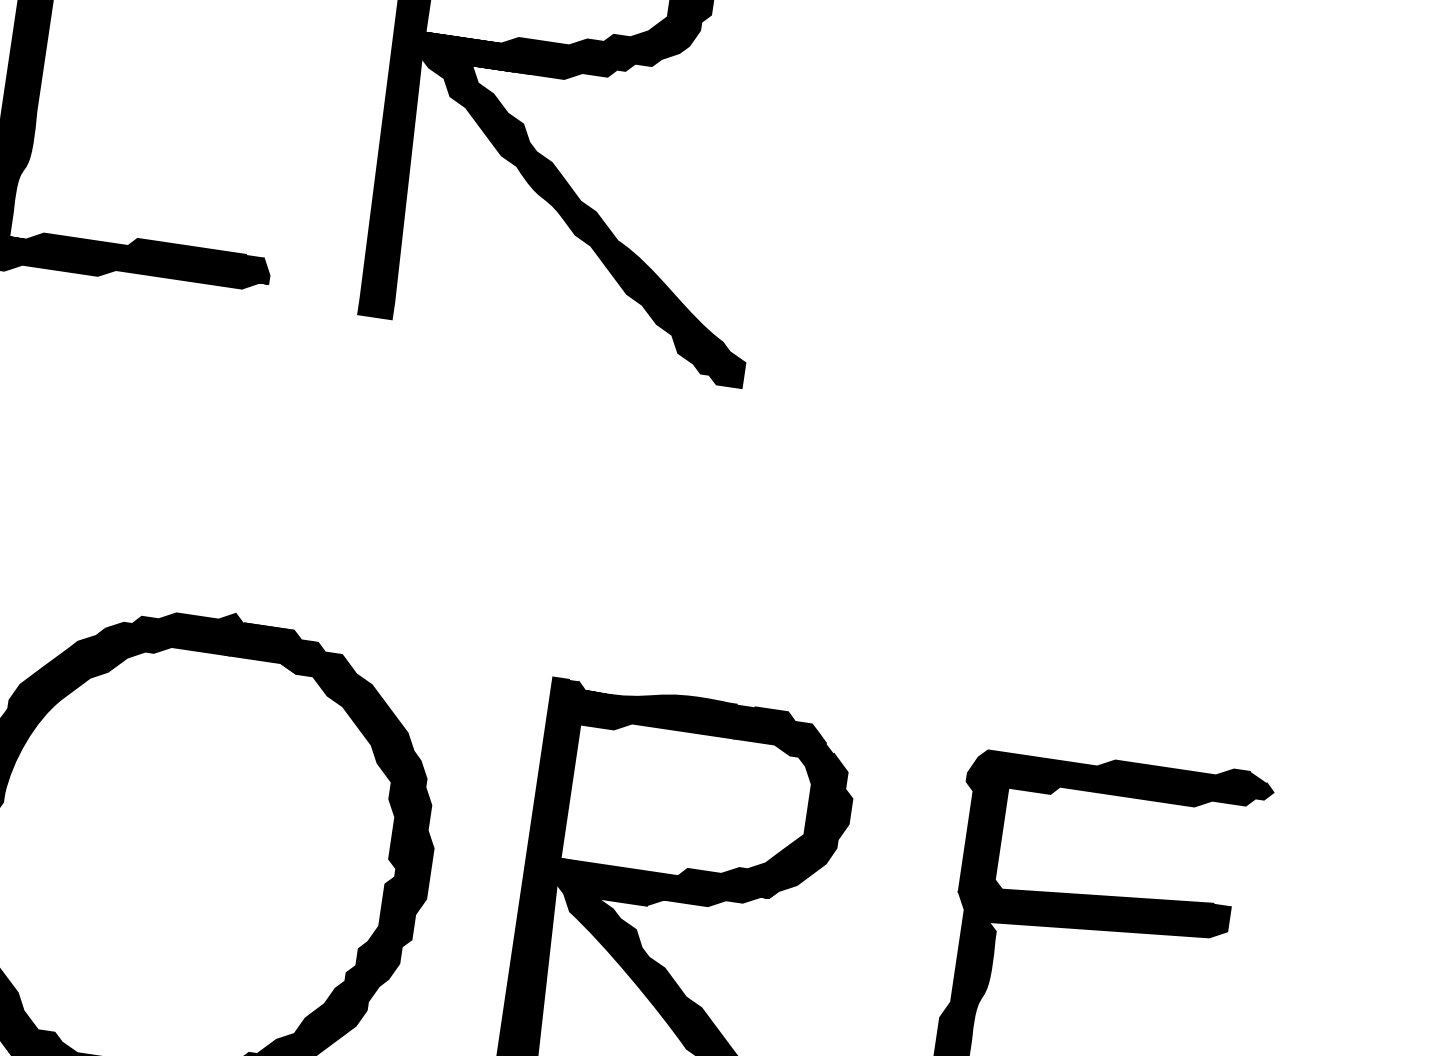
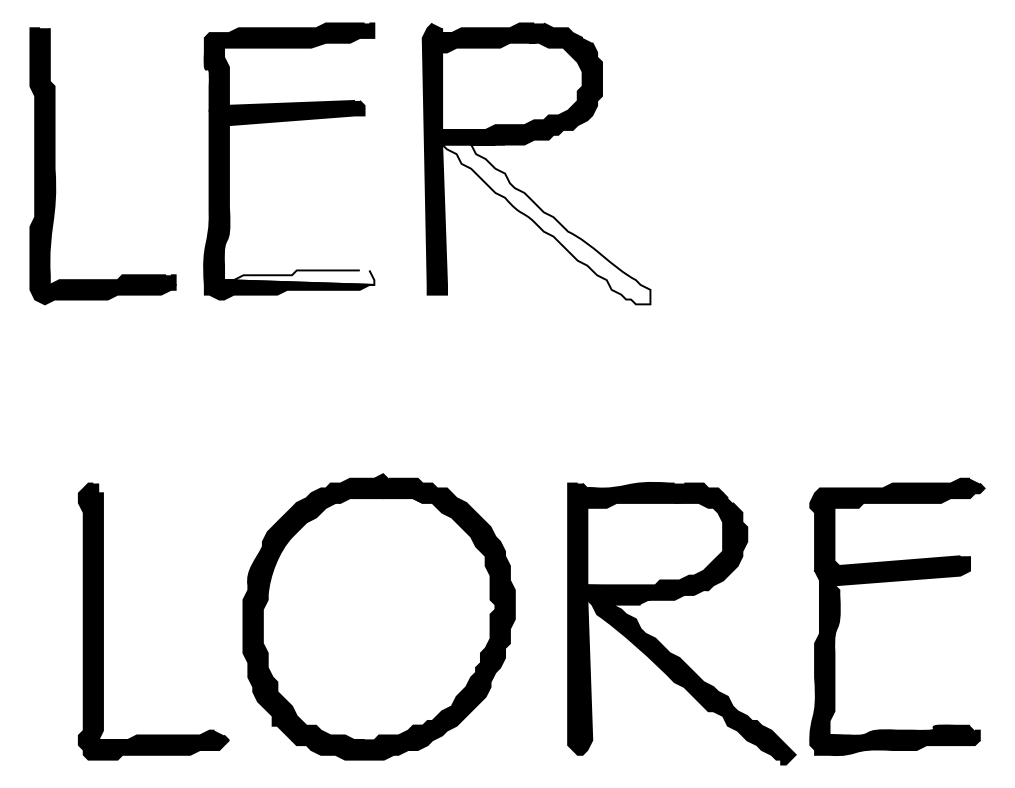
fill: (582, 223) -> (546, 224), removed
fill: (140, 251) -> (299, 277), removed

